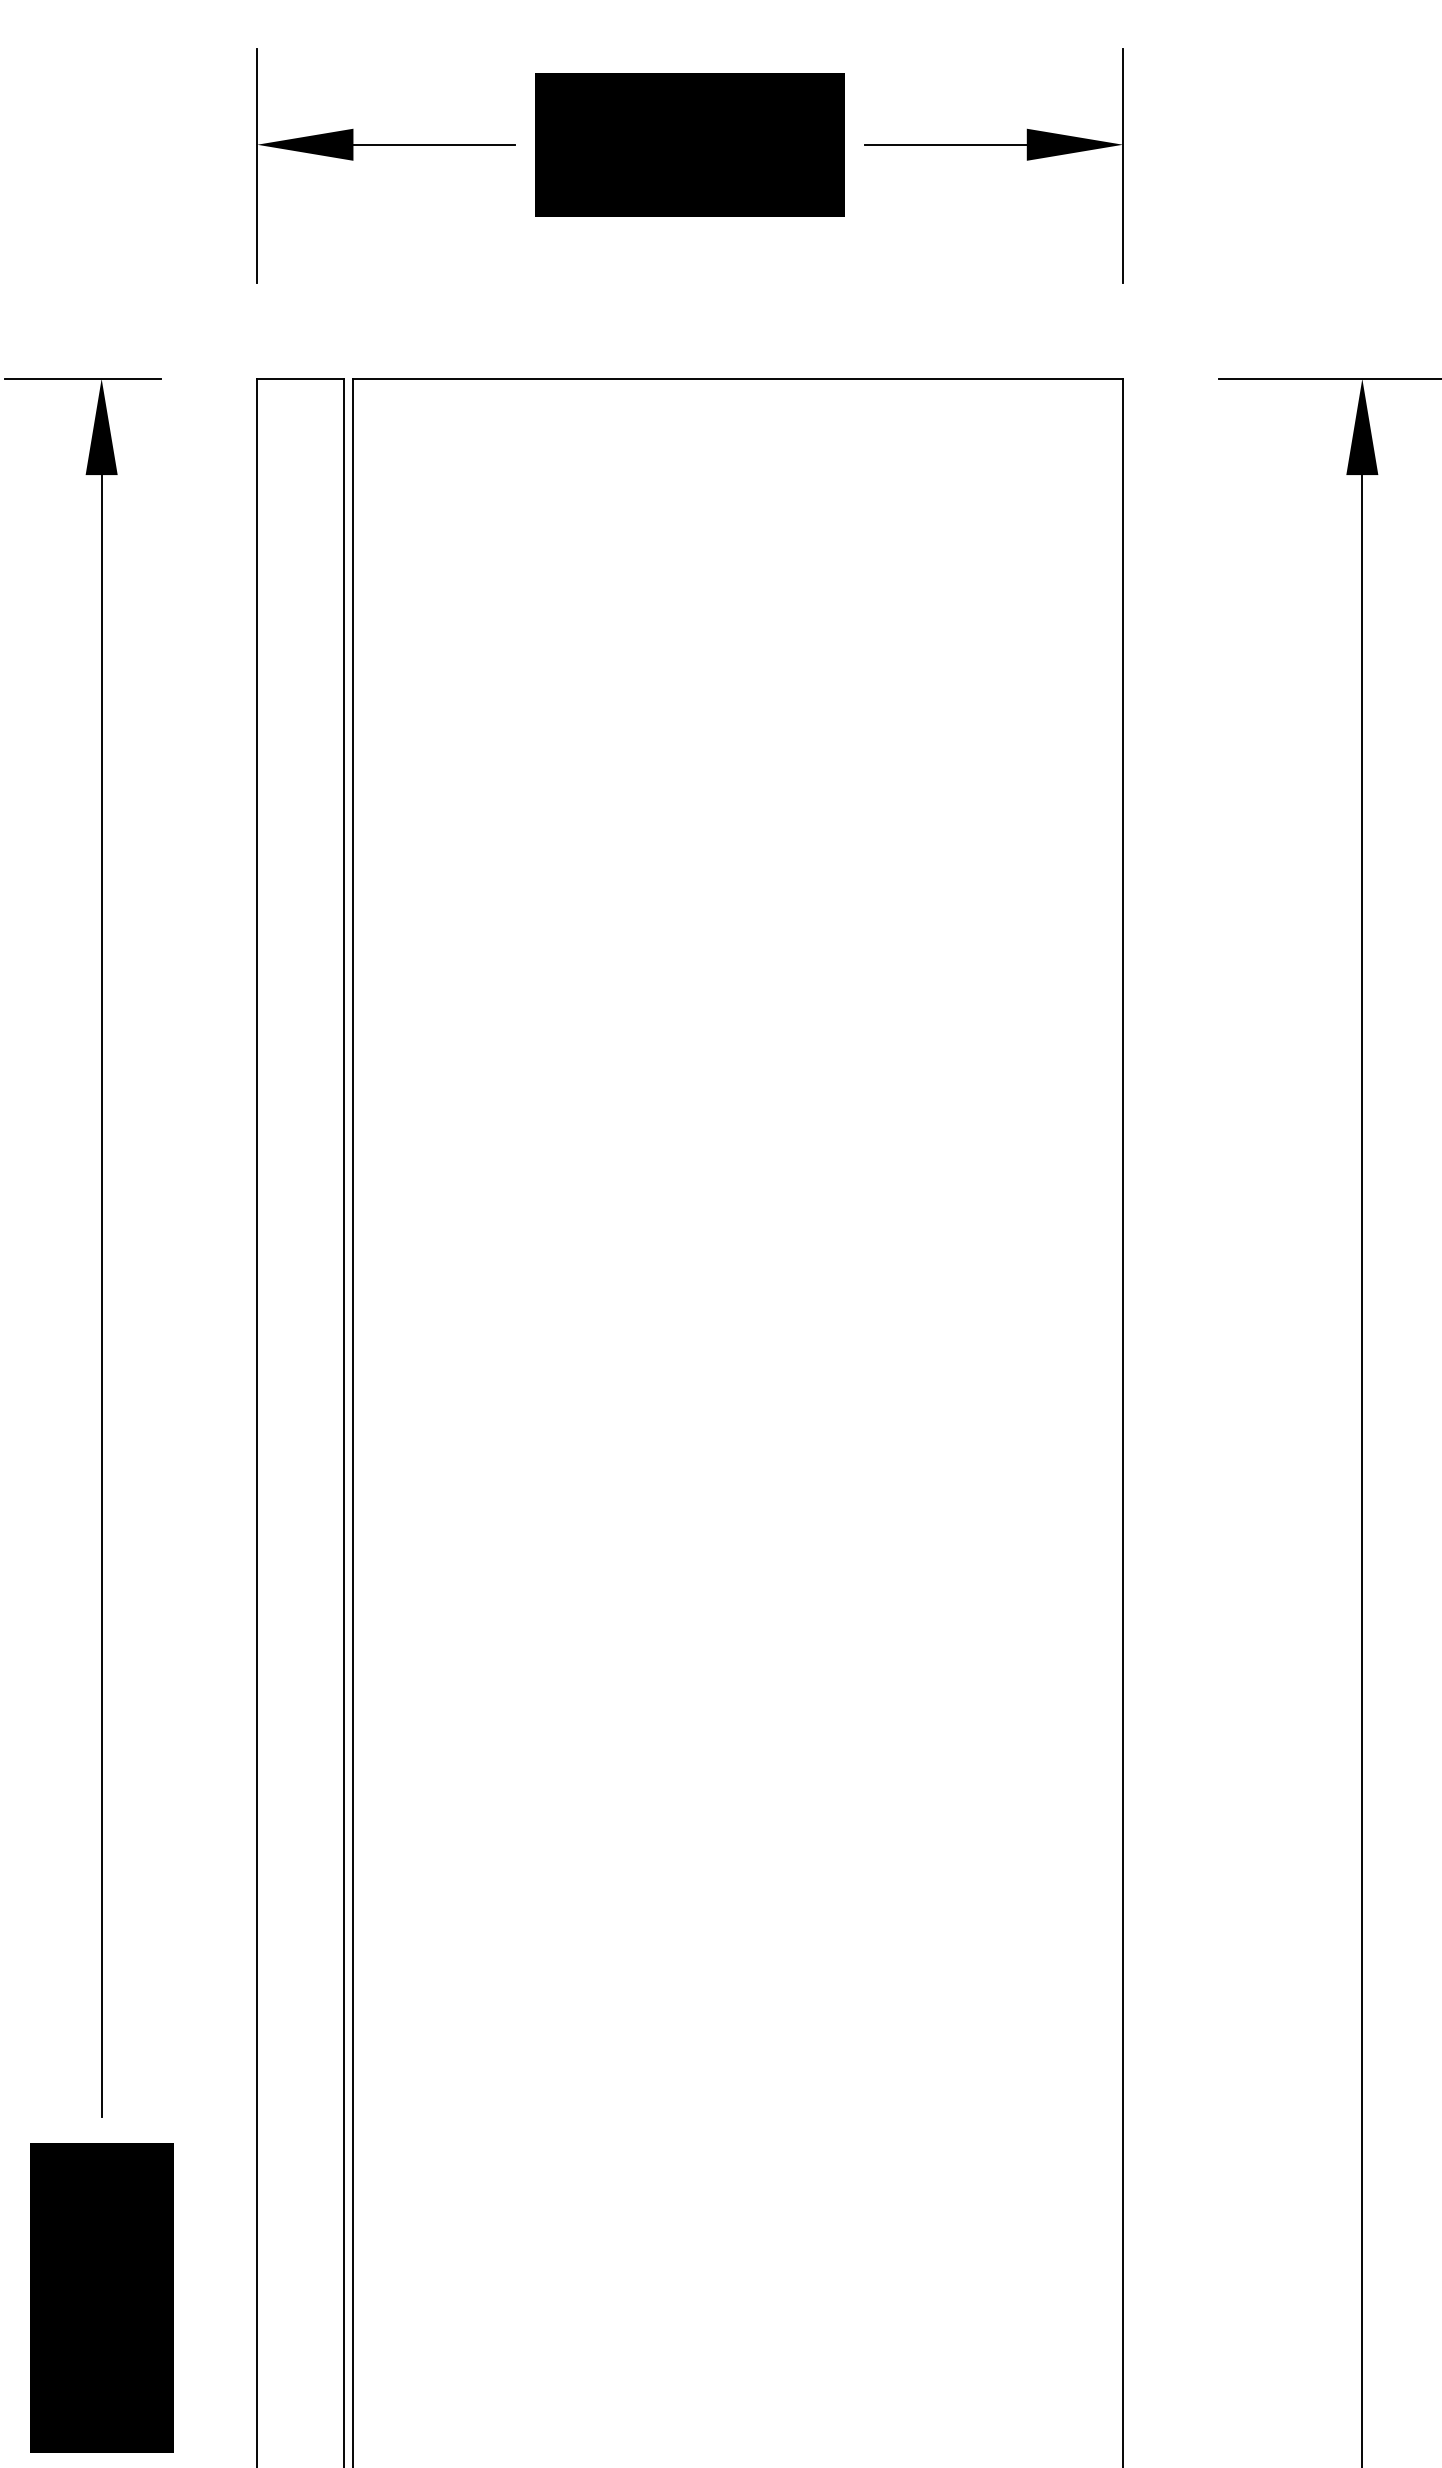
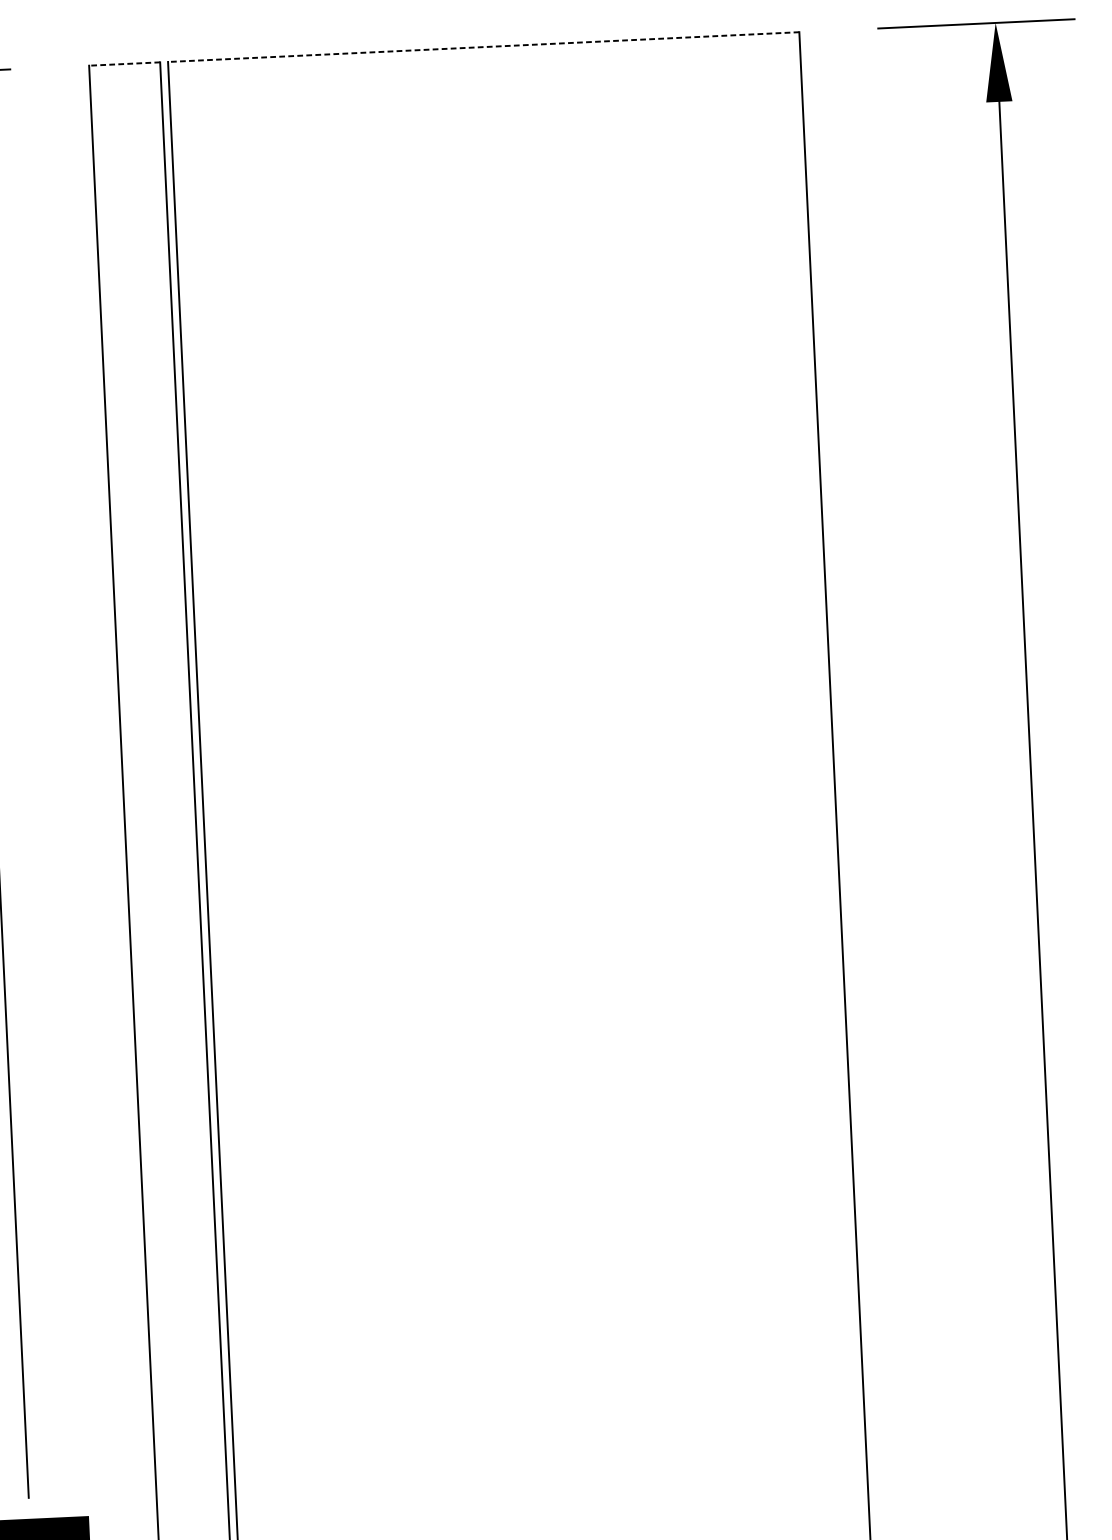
line: (300, 378) -> (124, 63), solid -> dashed
line: (738, 378) -> (483, 46), solid -> dashed

